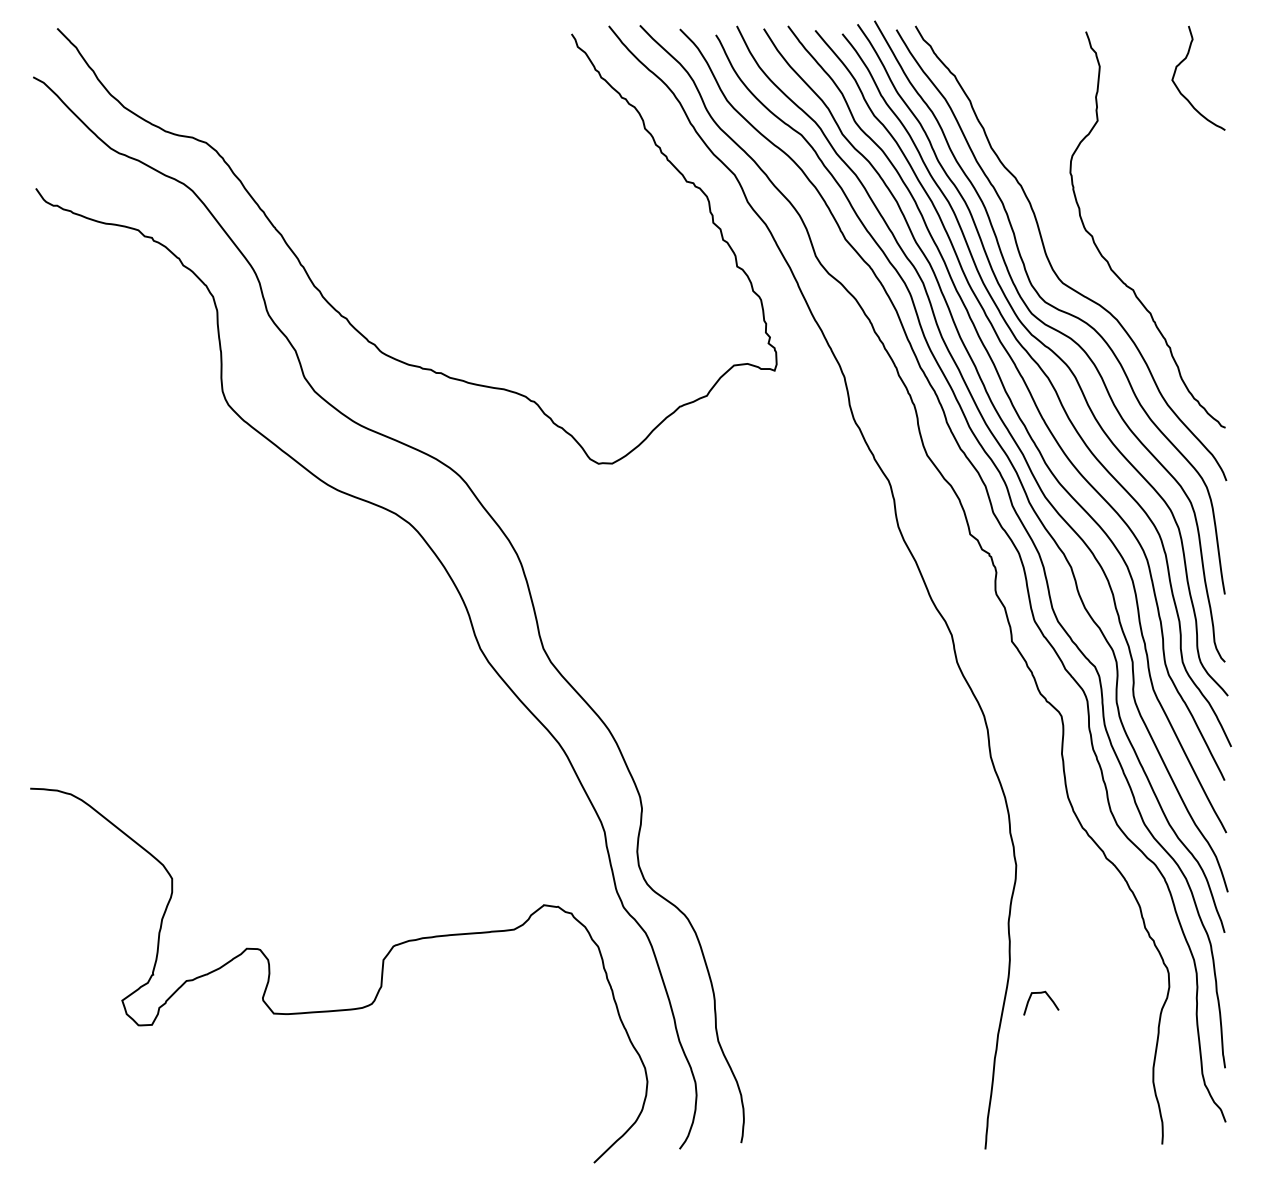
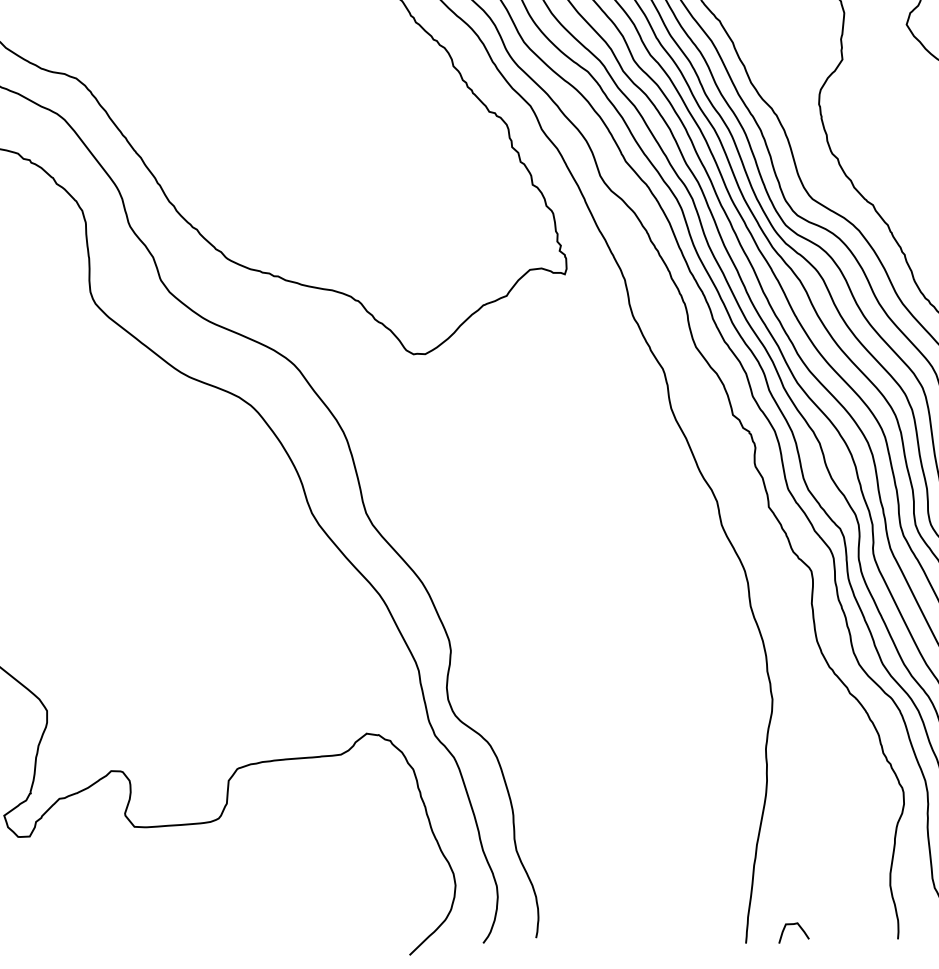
curve: (1047, 996) -> (799, 927), moved

